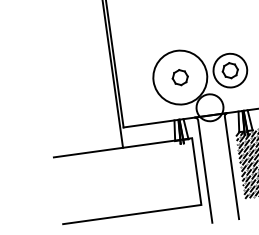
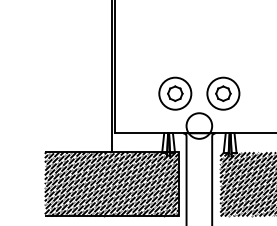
circle: (180, 77) -> (175, 93), size x0.62
hatch: (126, 181) -> (111, 184), added

